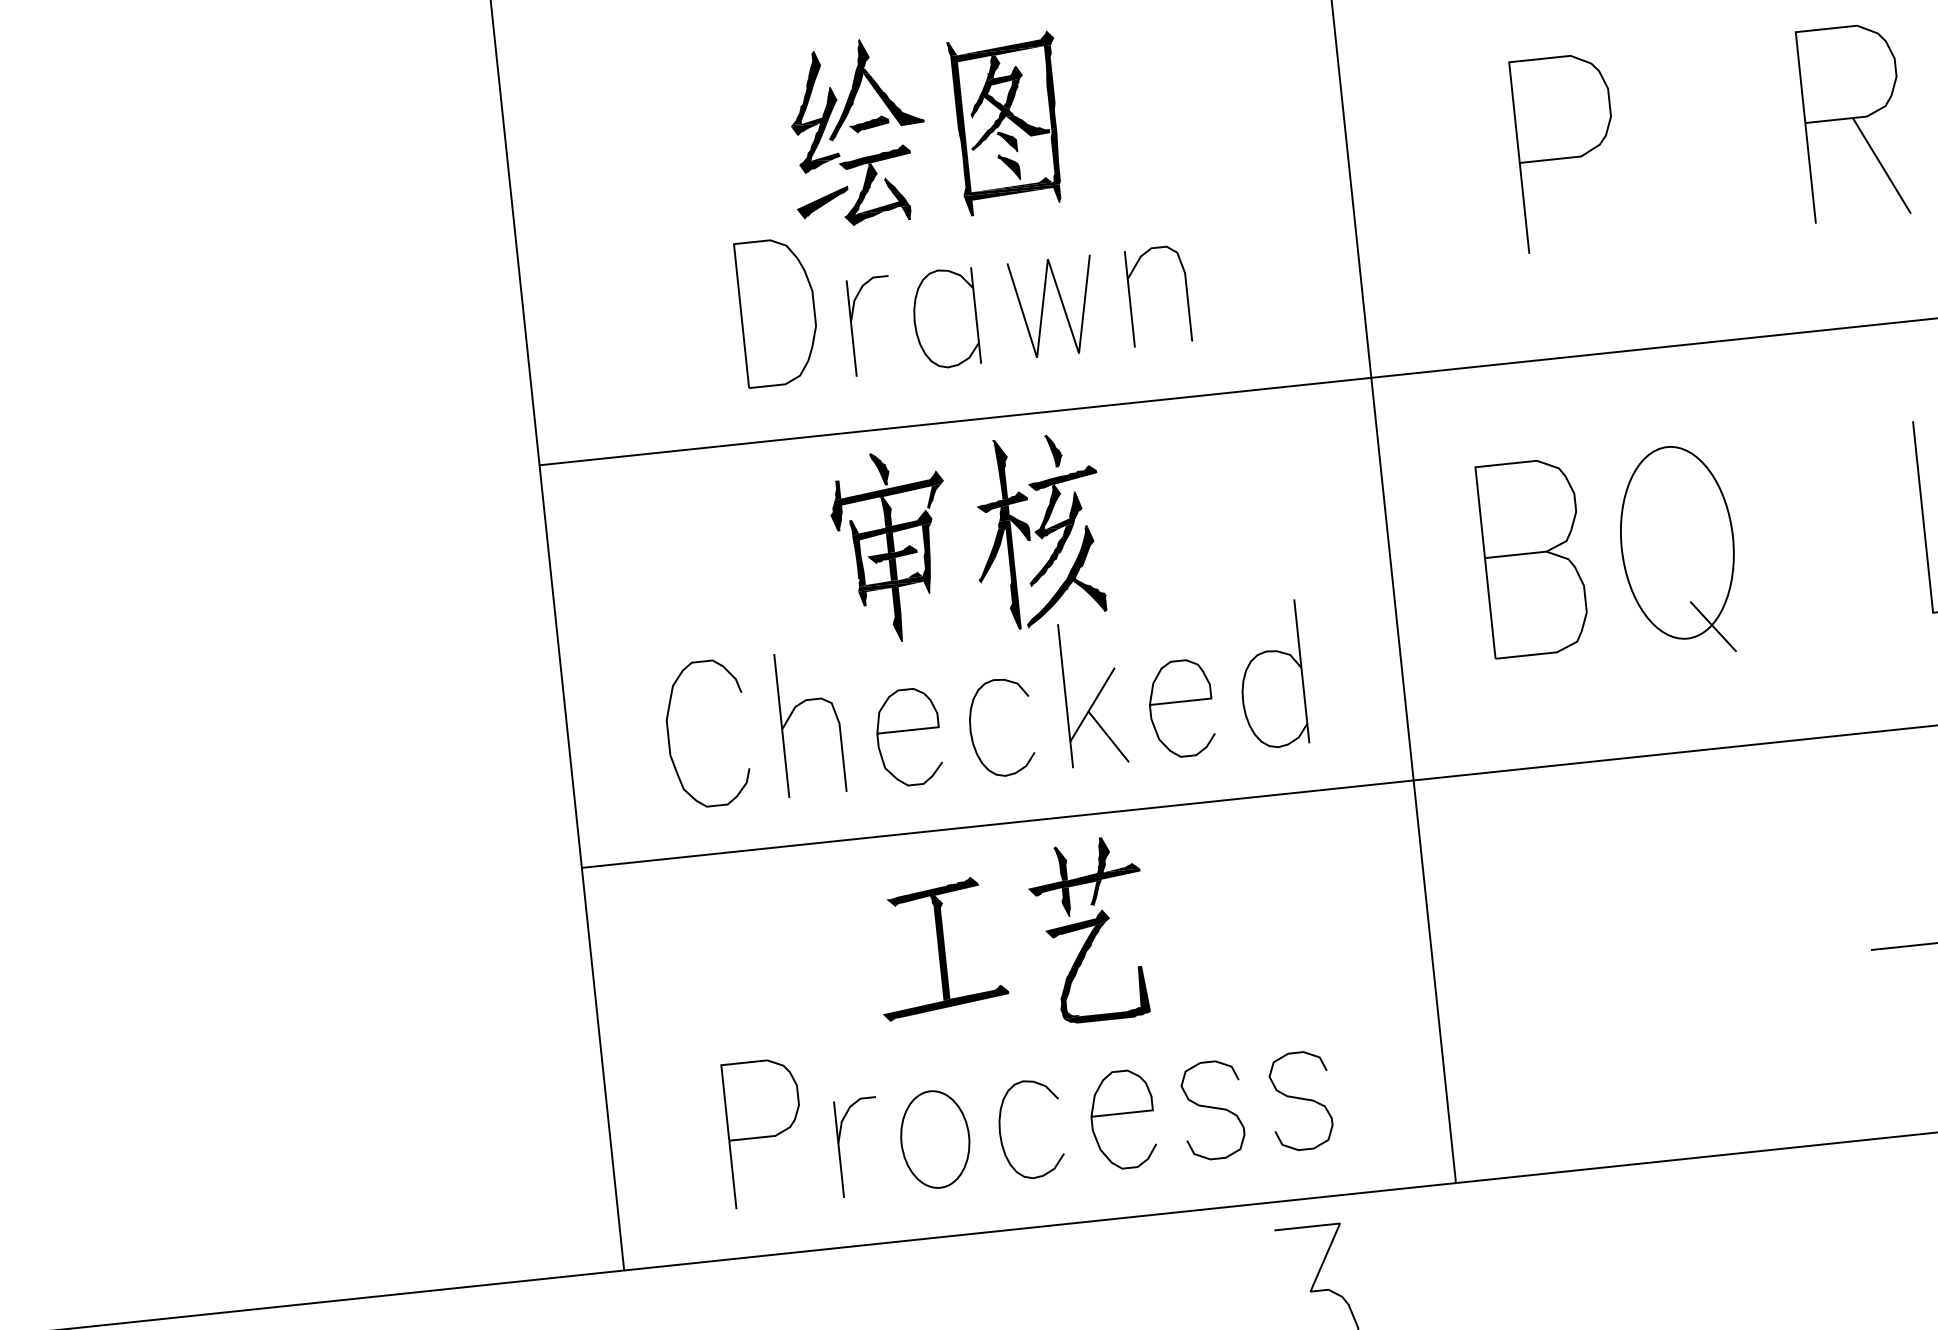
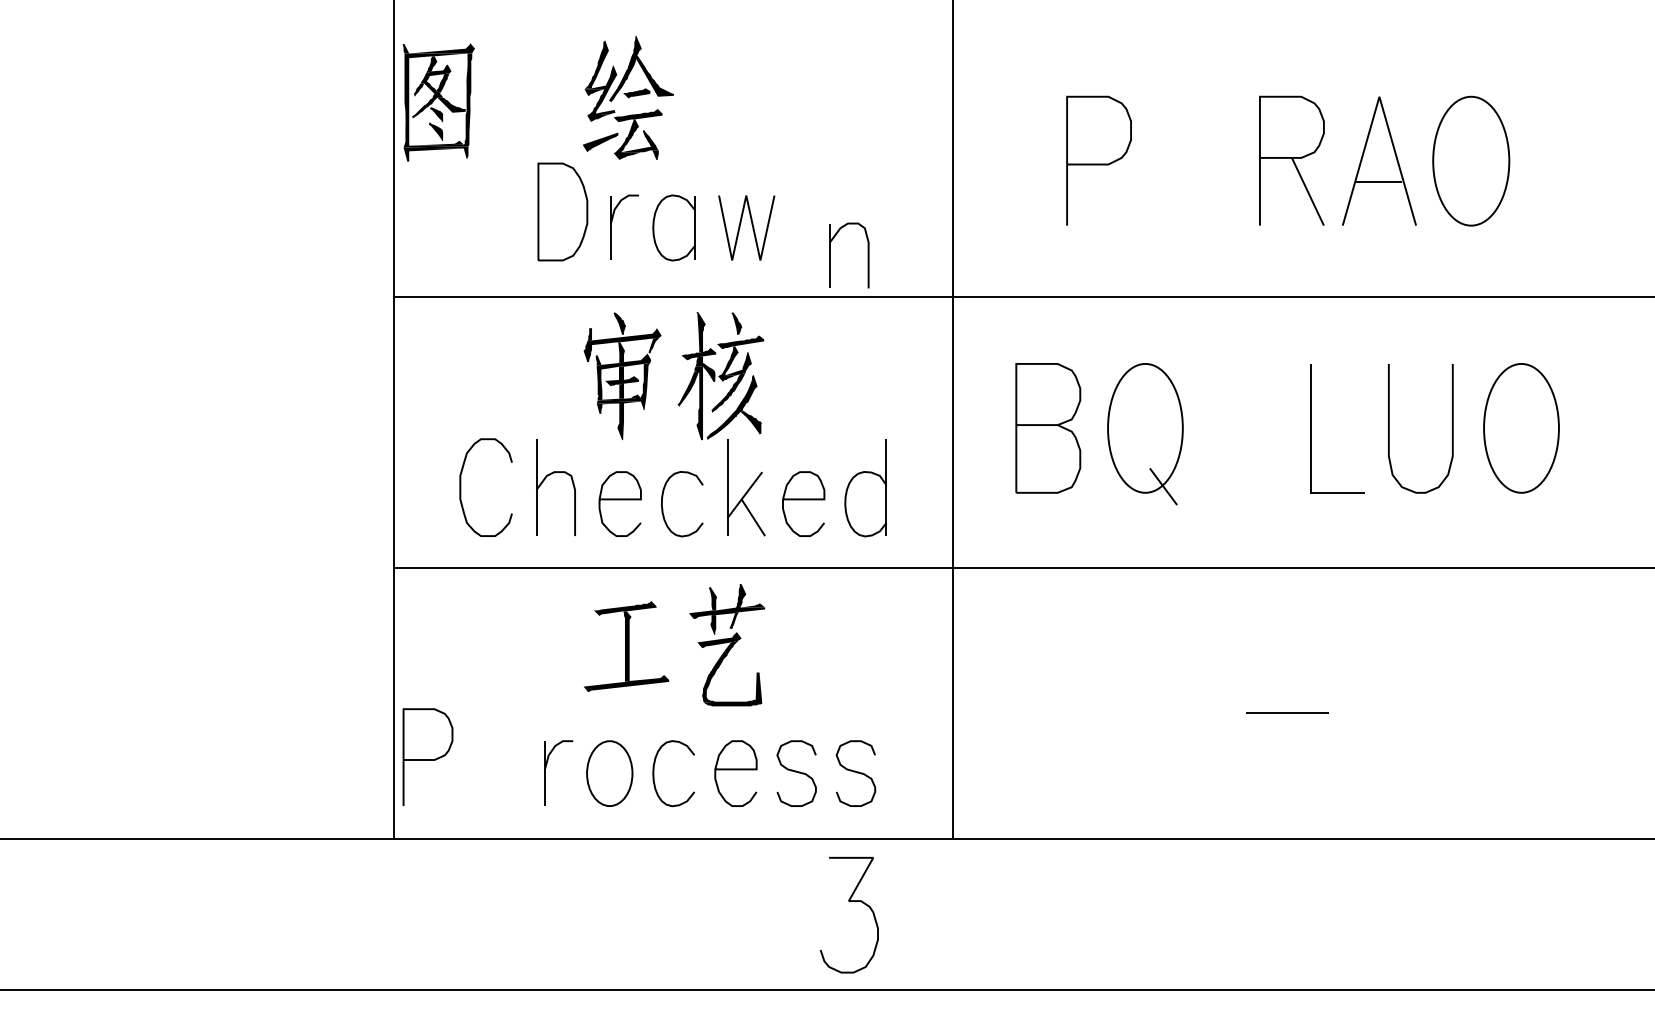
part: (1008, 123) -> (438, 102), moved
part: (1185, 292) -> (867, 255), moved
curve: (764, 1136) -> (427, 759), moved

